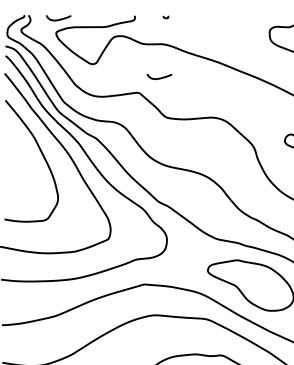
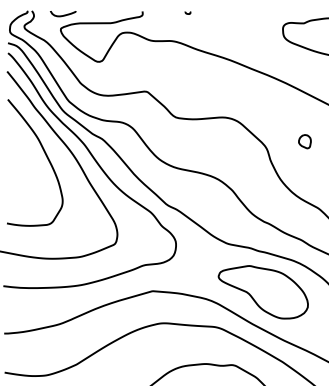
curve: (164, 16) -> (186, 12), moved
curve: (159, 77) -> (168, 75), removed

